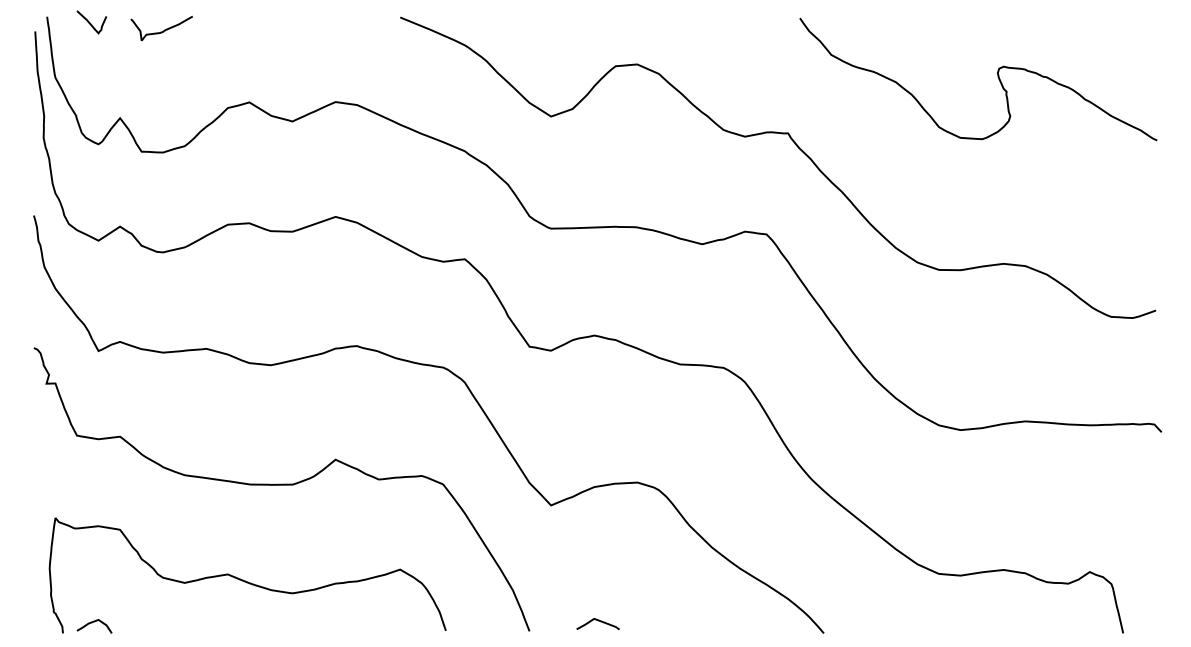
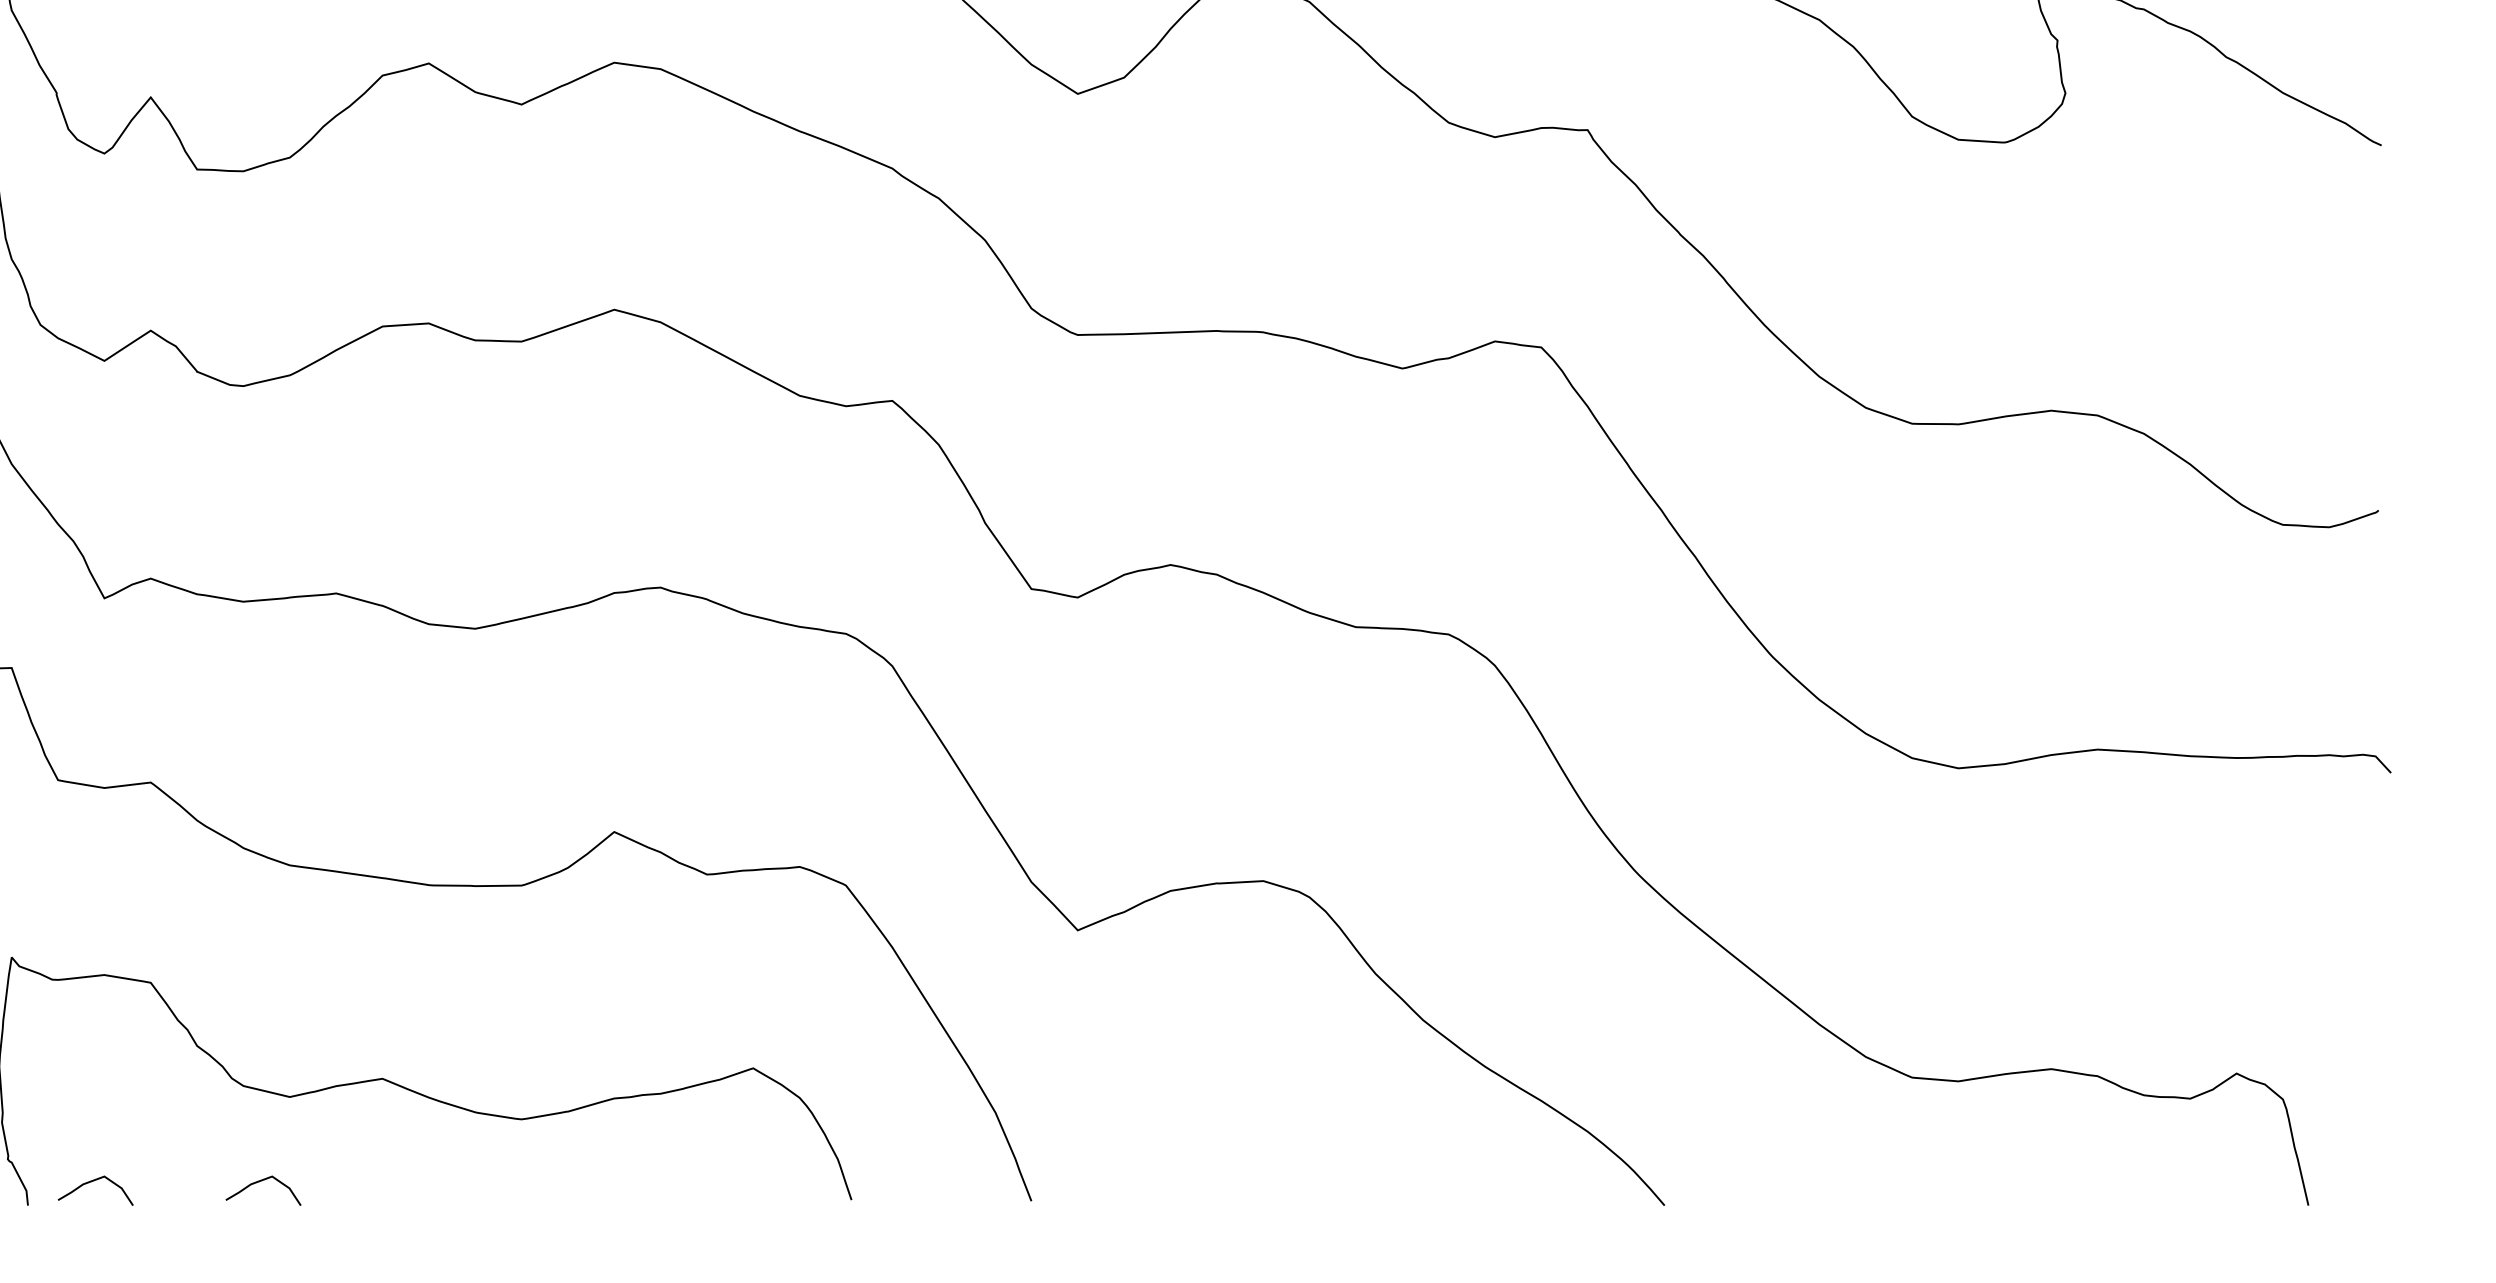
curve: (598, 621) -> (1179, 1179), removed
curve: (170, 623) -> (259, 1184), added

